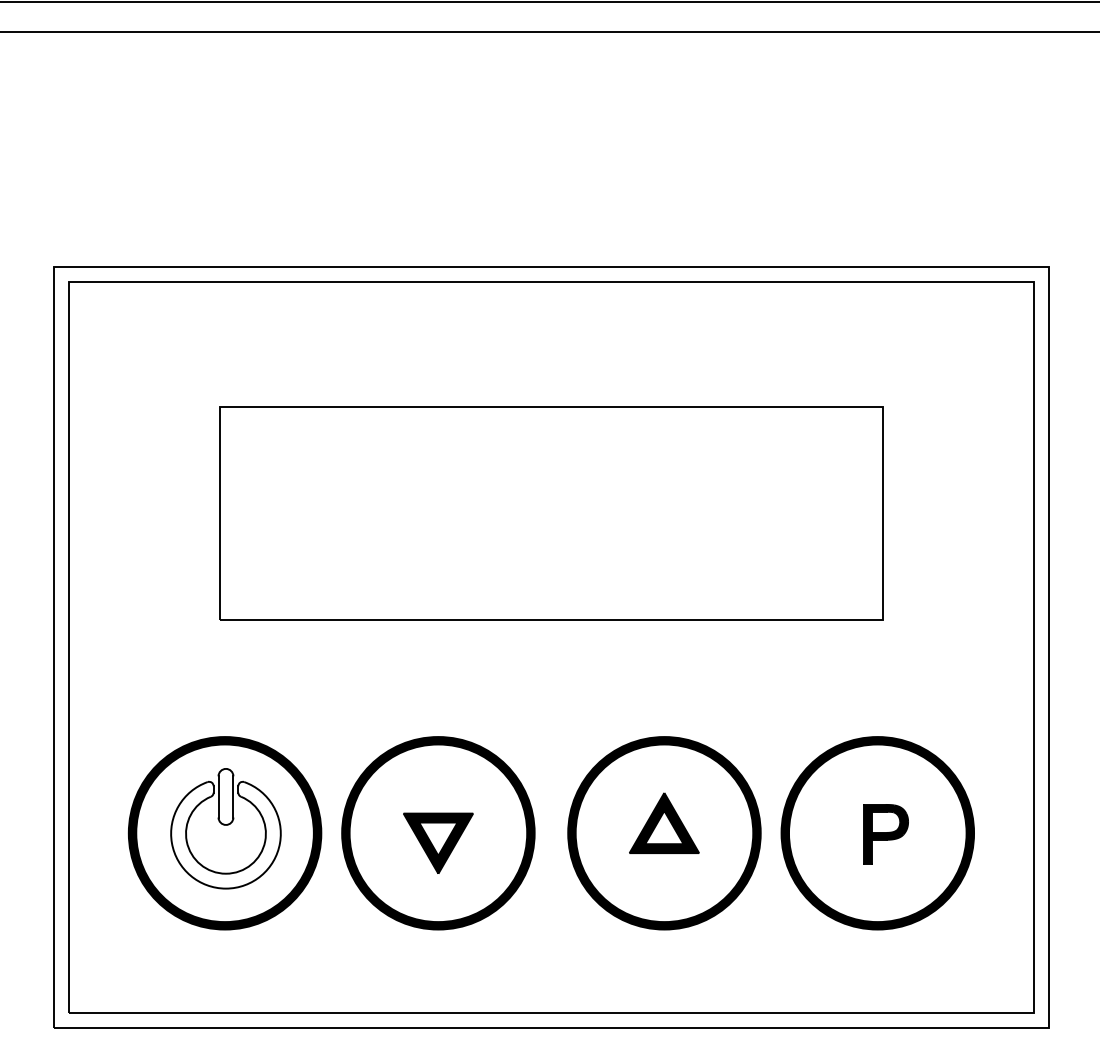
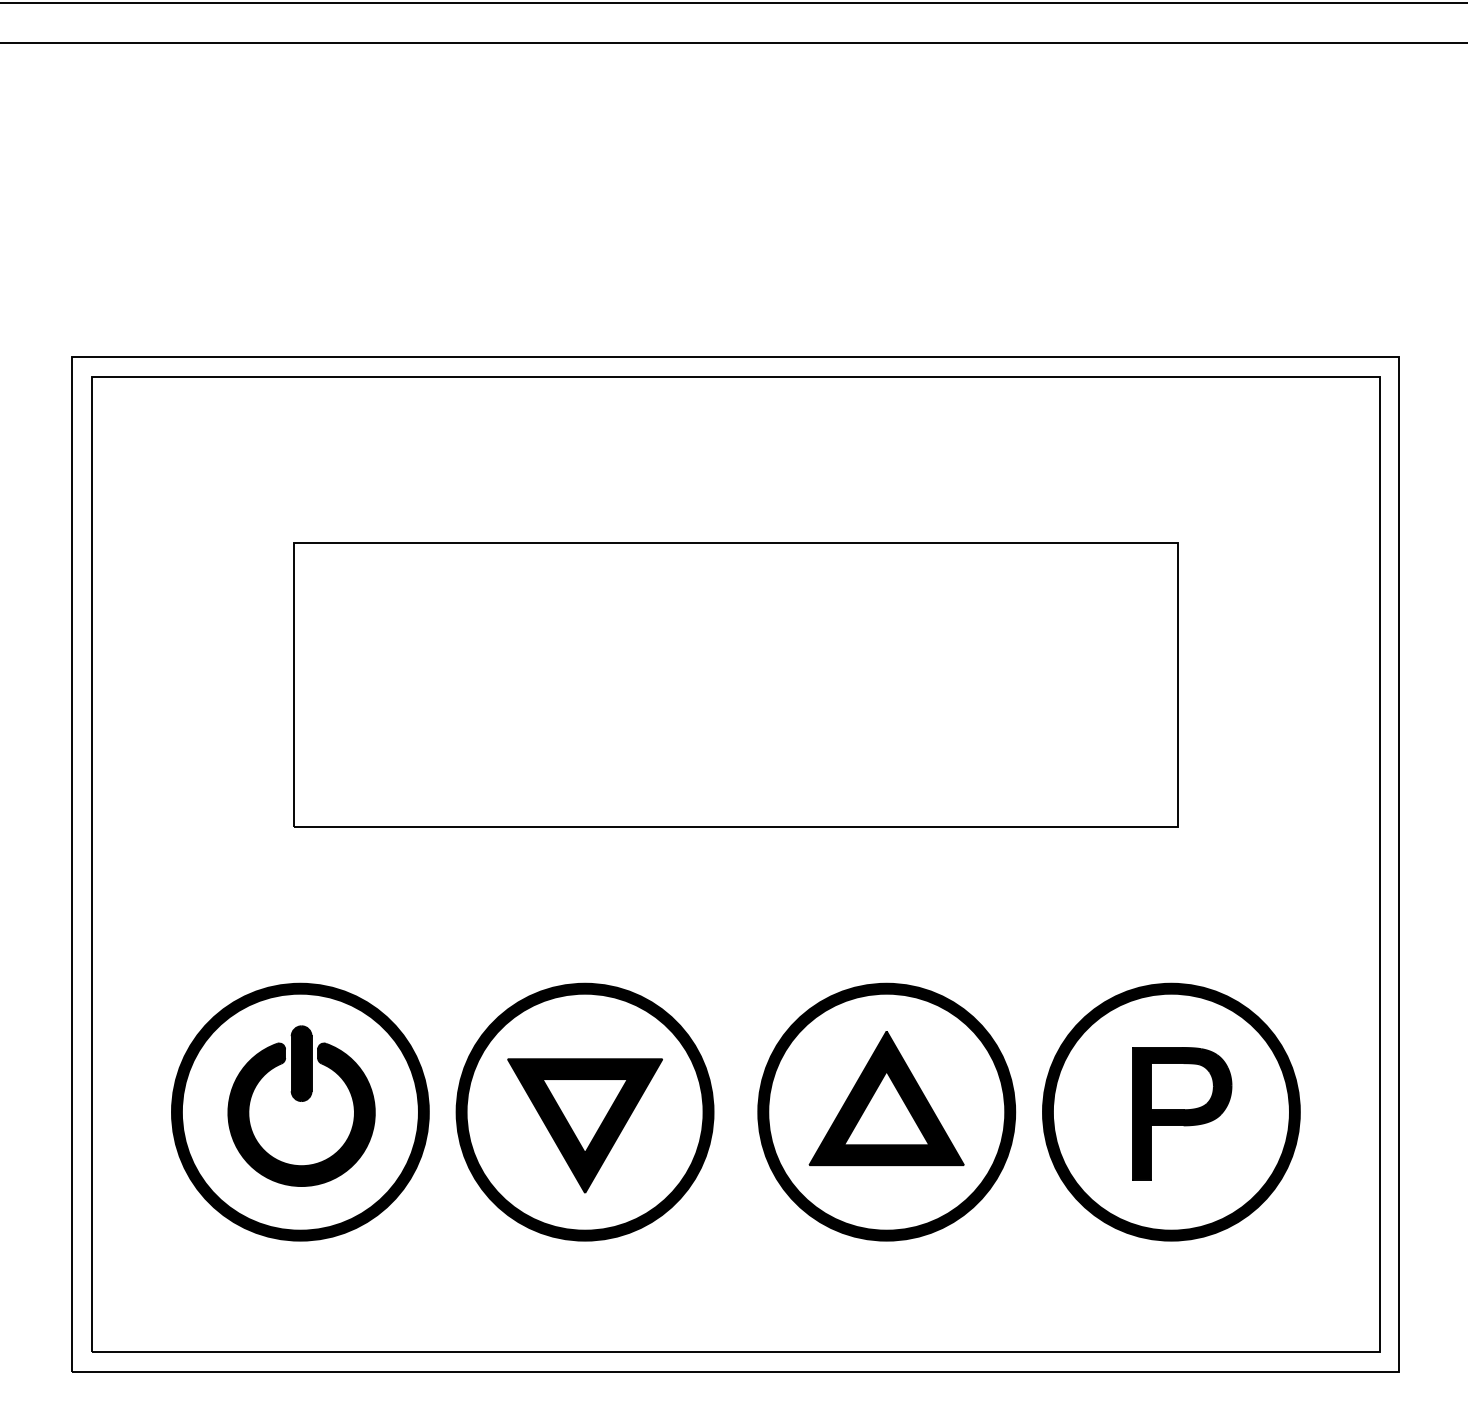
fill: (225, 796) -> (301, 1063), added
part: (664, 823) -> (886, 1098), size x1.67
part: (886, 834) -> (1182, 1113), size x1.67
fill: (225, 835) -> (301, 1114), added
part: (437, 843) -> (584, 1125), size x1.67

